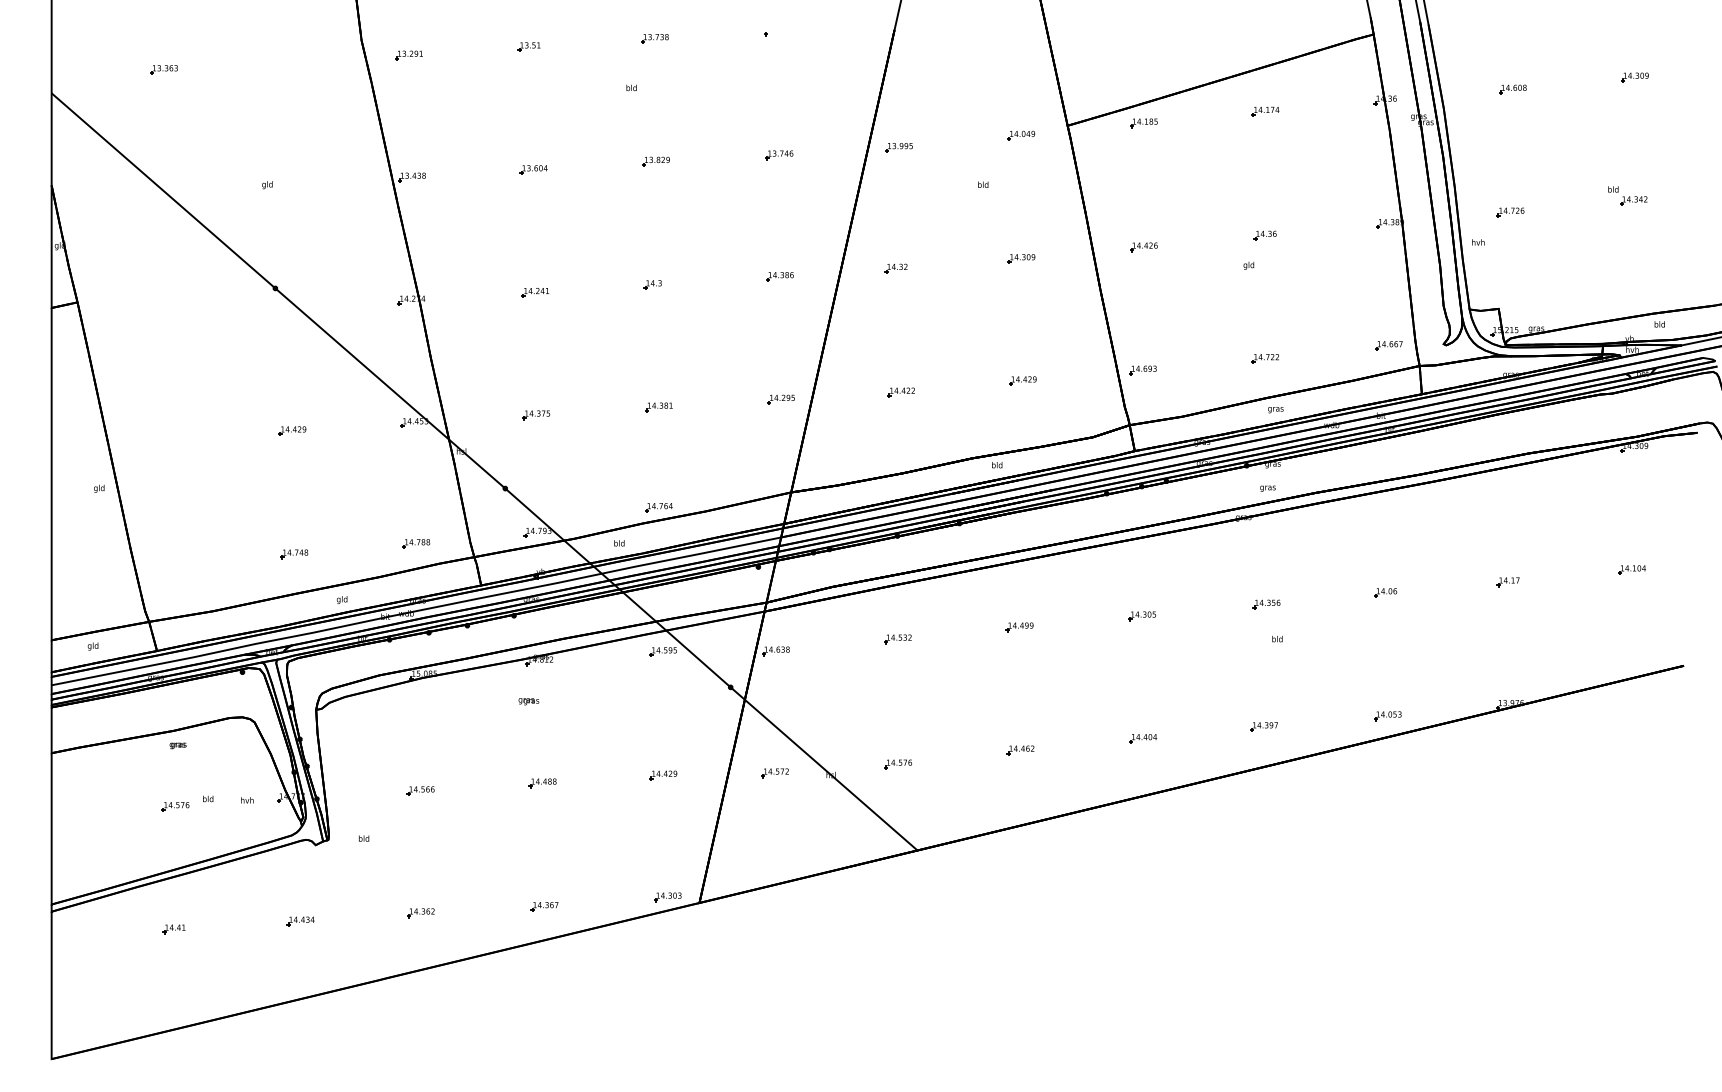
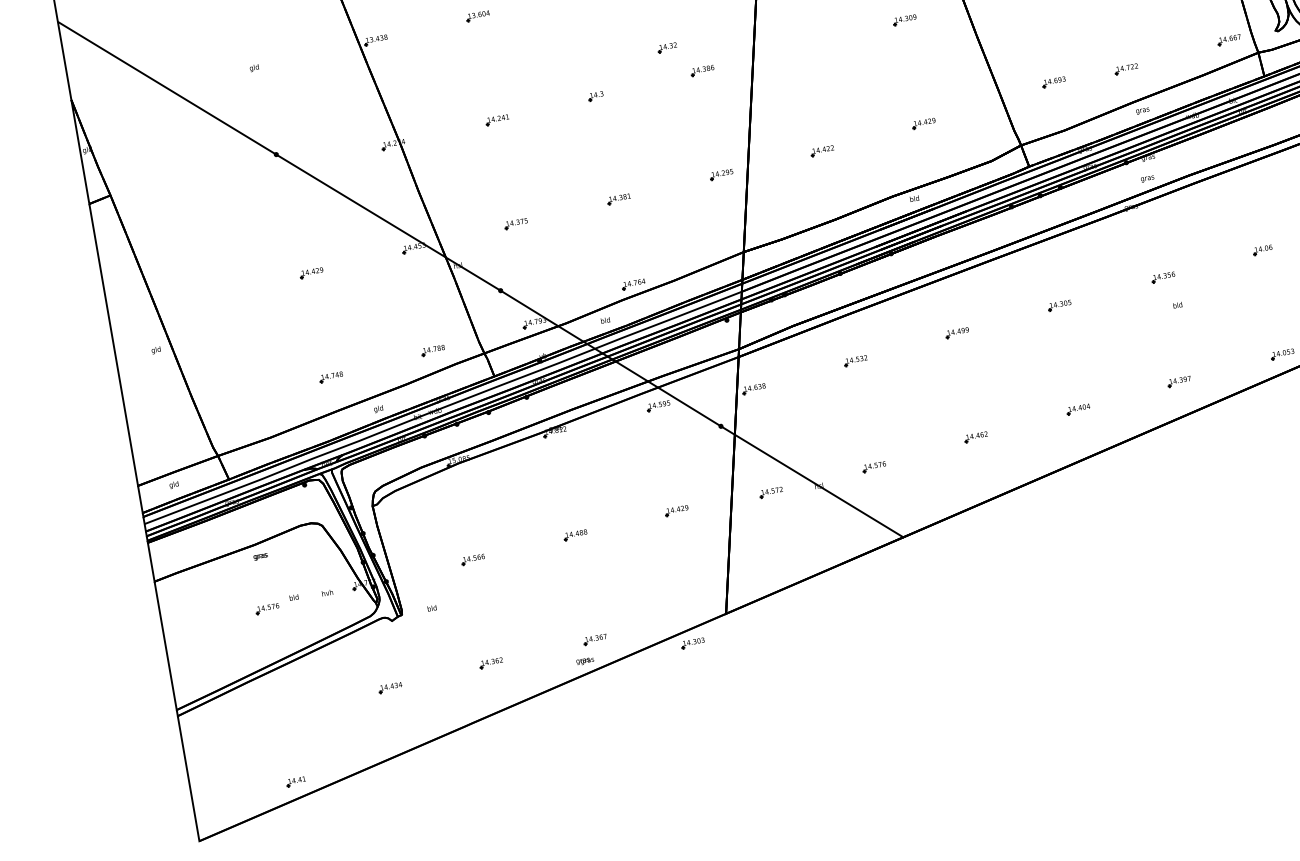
part: (895, 268) -> (666, 47), moved
part: (1142, 370) -> (1053, 82), moved
text: (528, 701) -> (584, 661), moved
part: (667, 897) -> (692, 643), moved
part: (173, 929) -> (295, 782), moved

